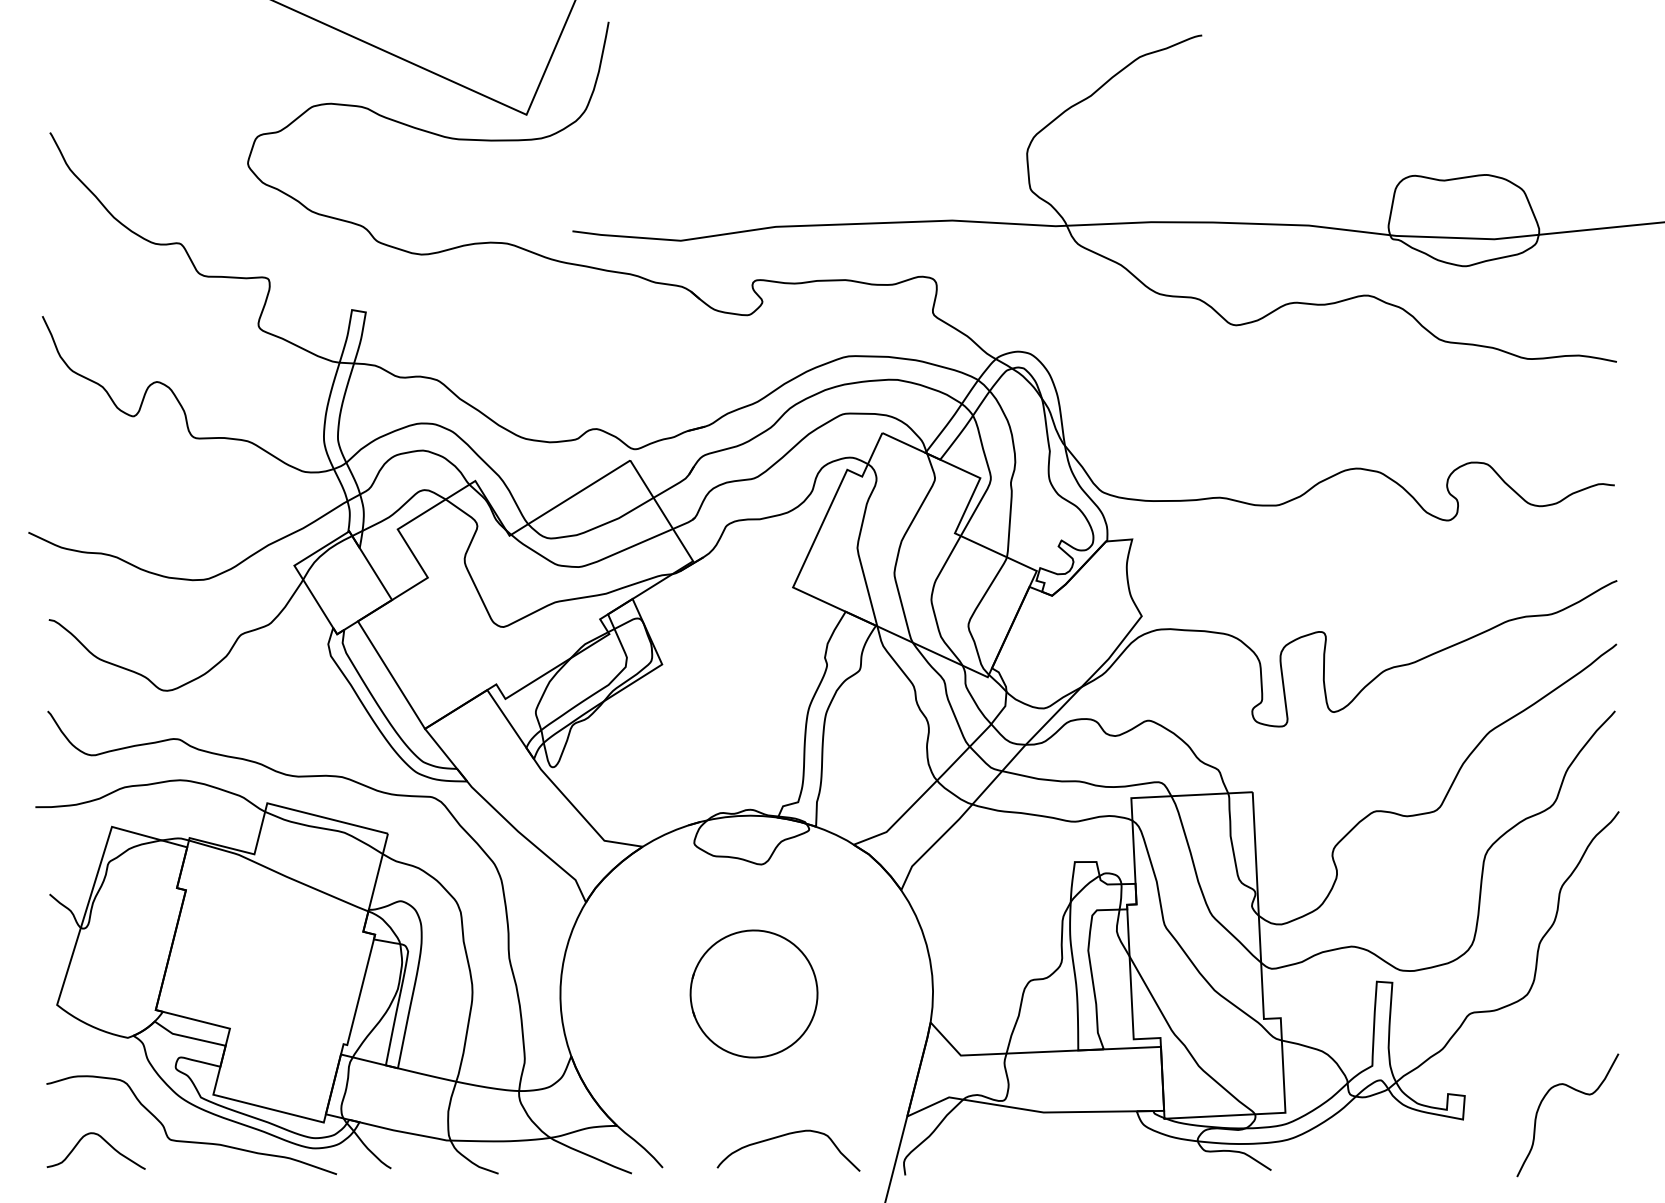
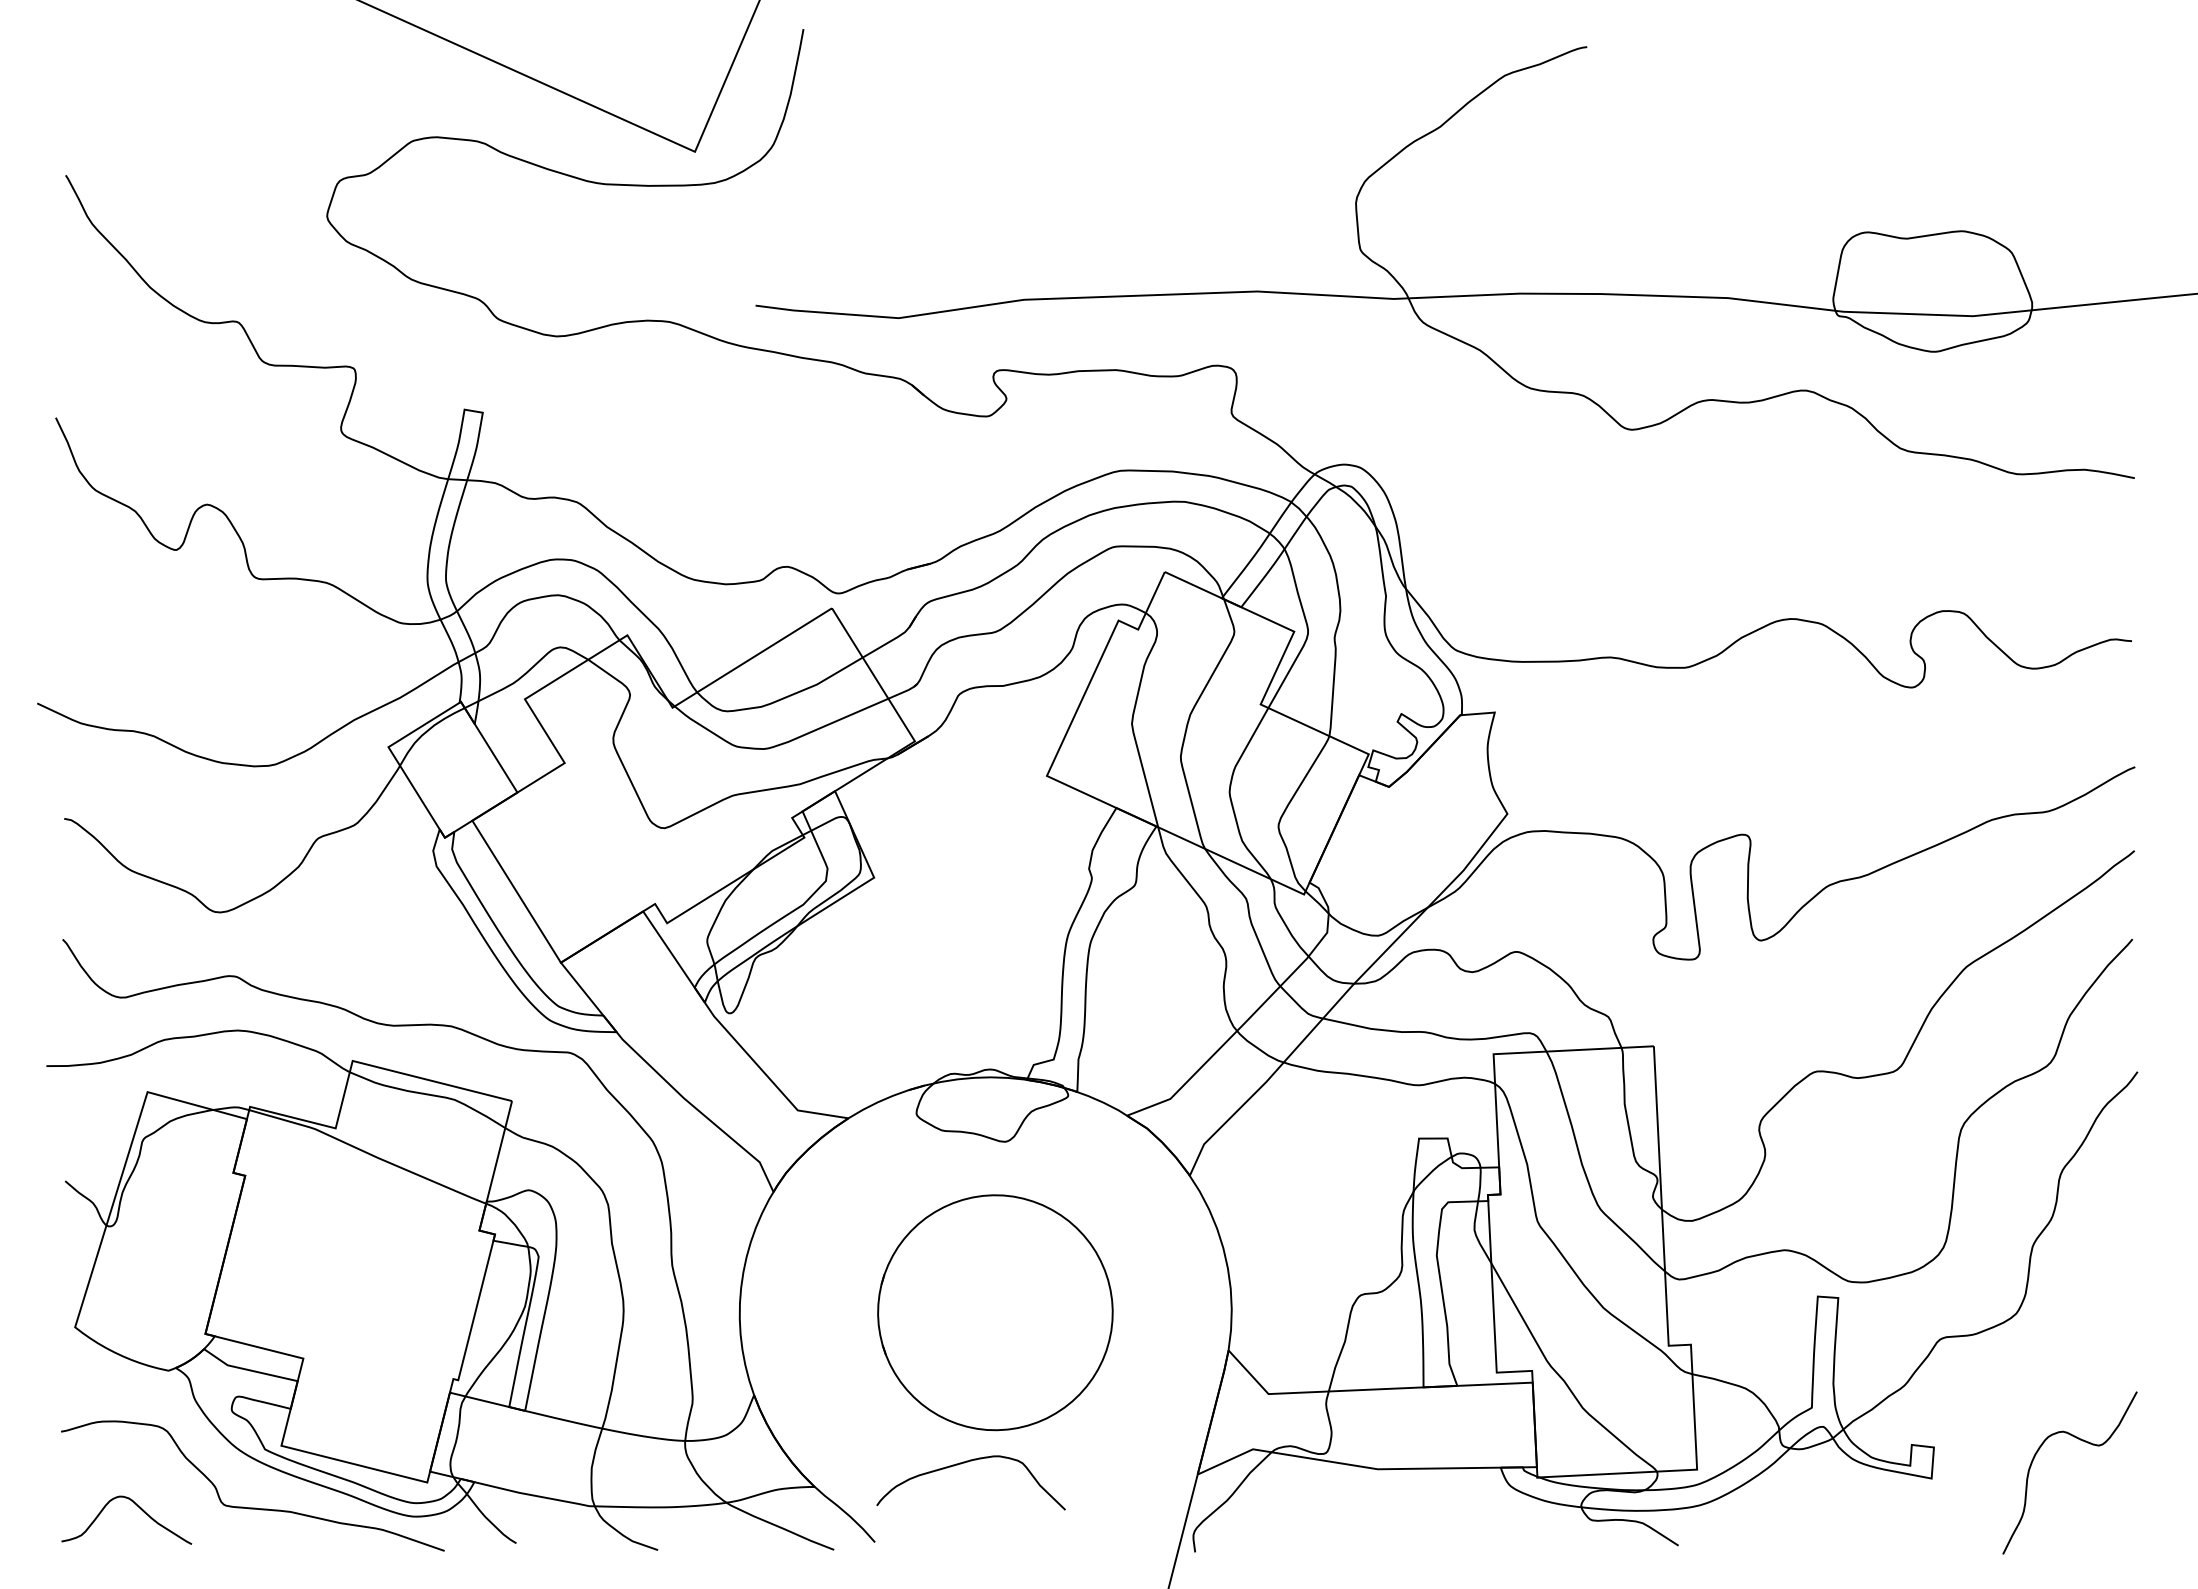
part: (754, 993) -> (995, 1312), size x1.4
curve: (783, 1136) -> (964, 1463), moved

